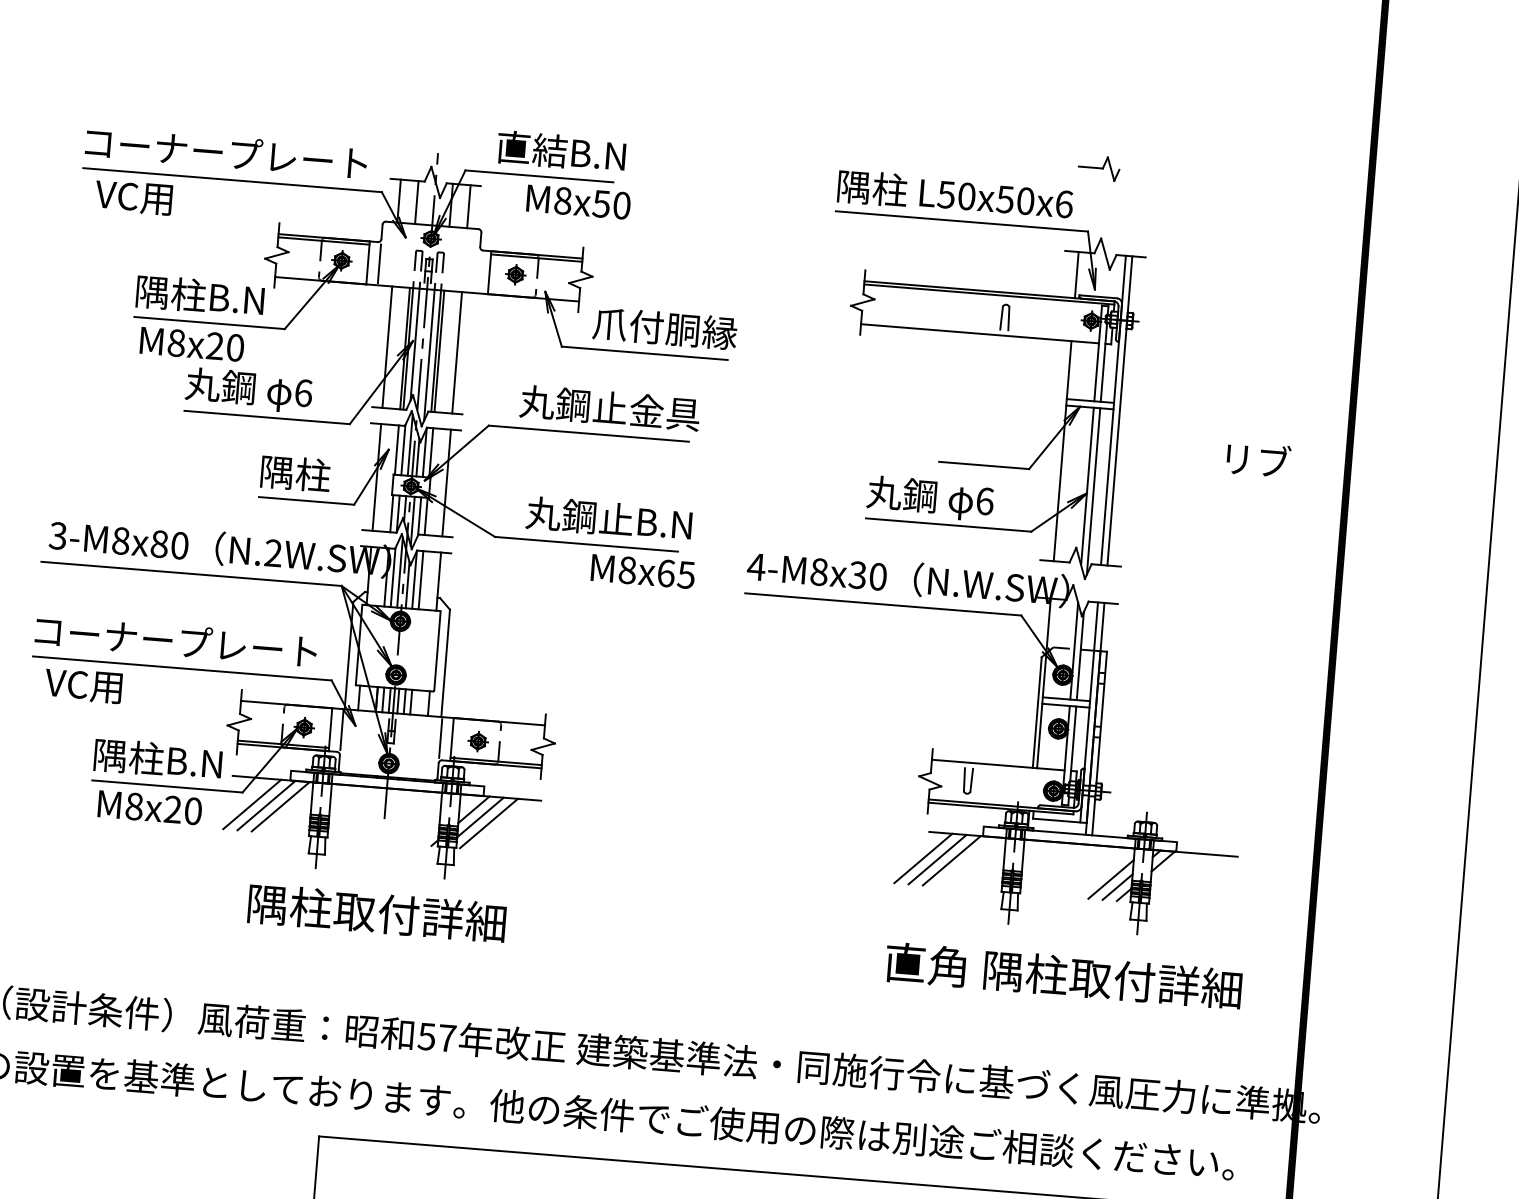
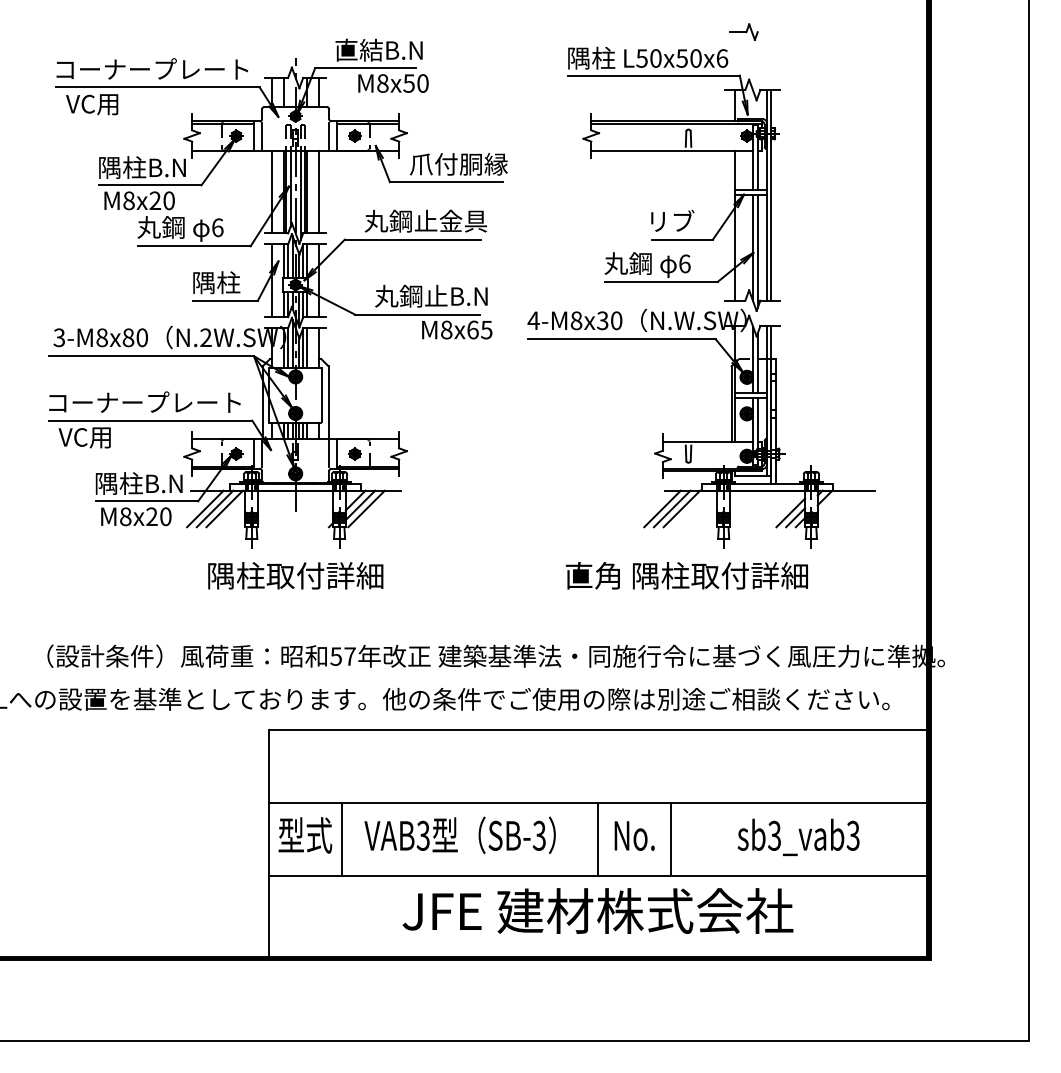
line: (478, 270) -> (329, 135), added
text: (1258, 459) -> (672, 220), moved
text: (1063, 975) -> (686, 575), moved

